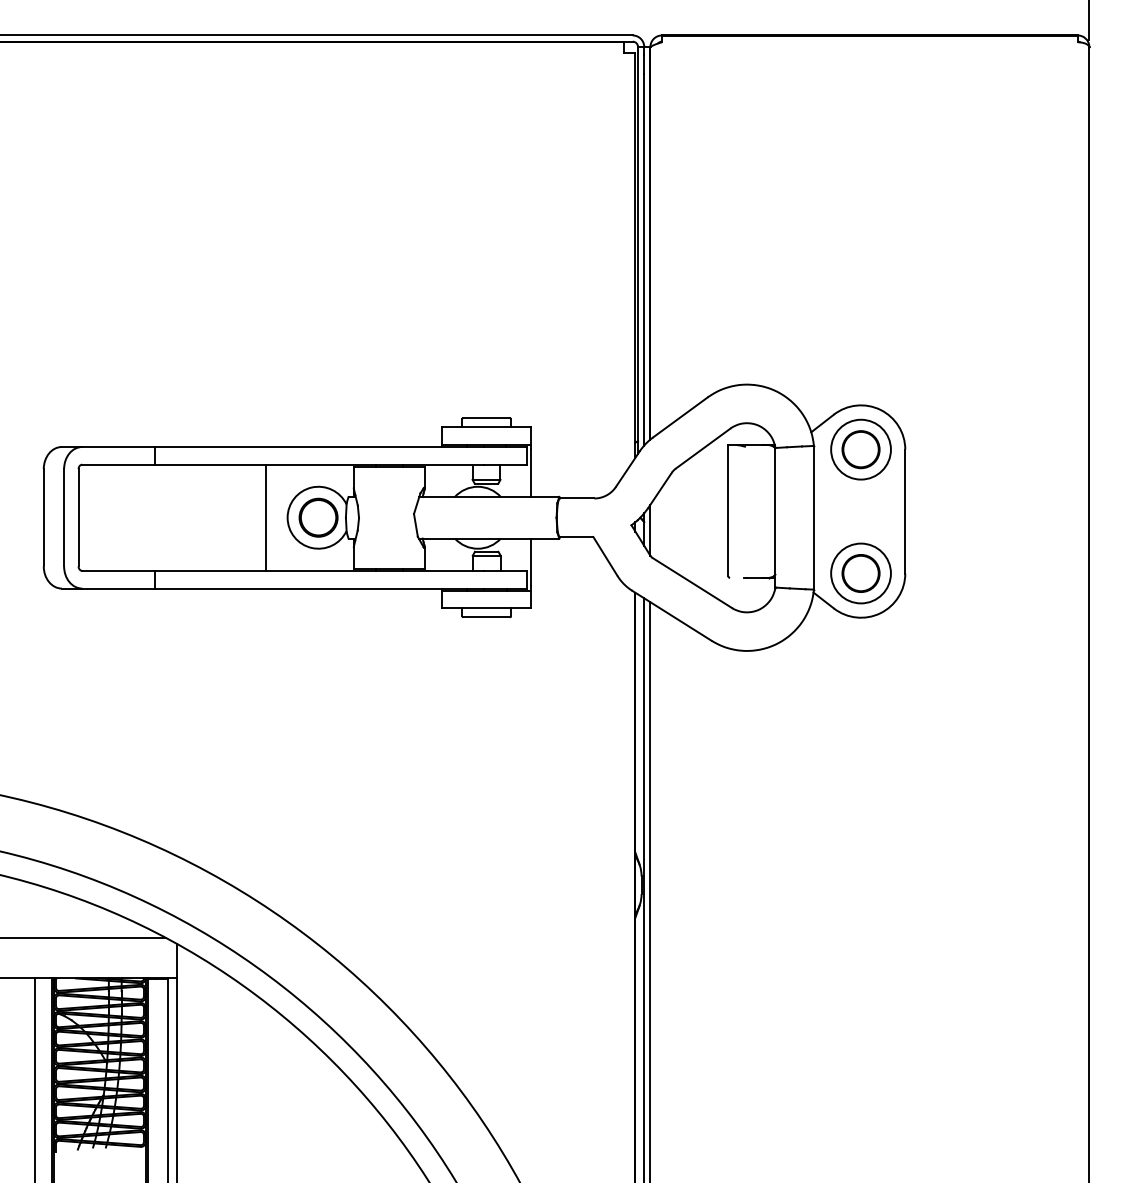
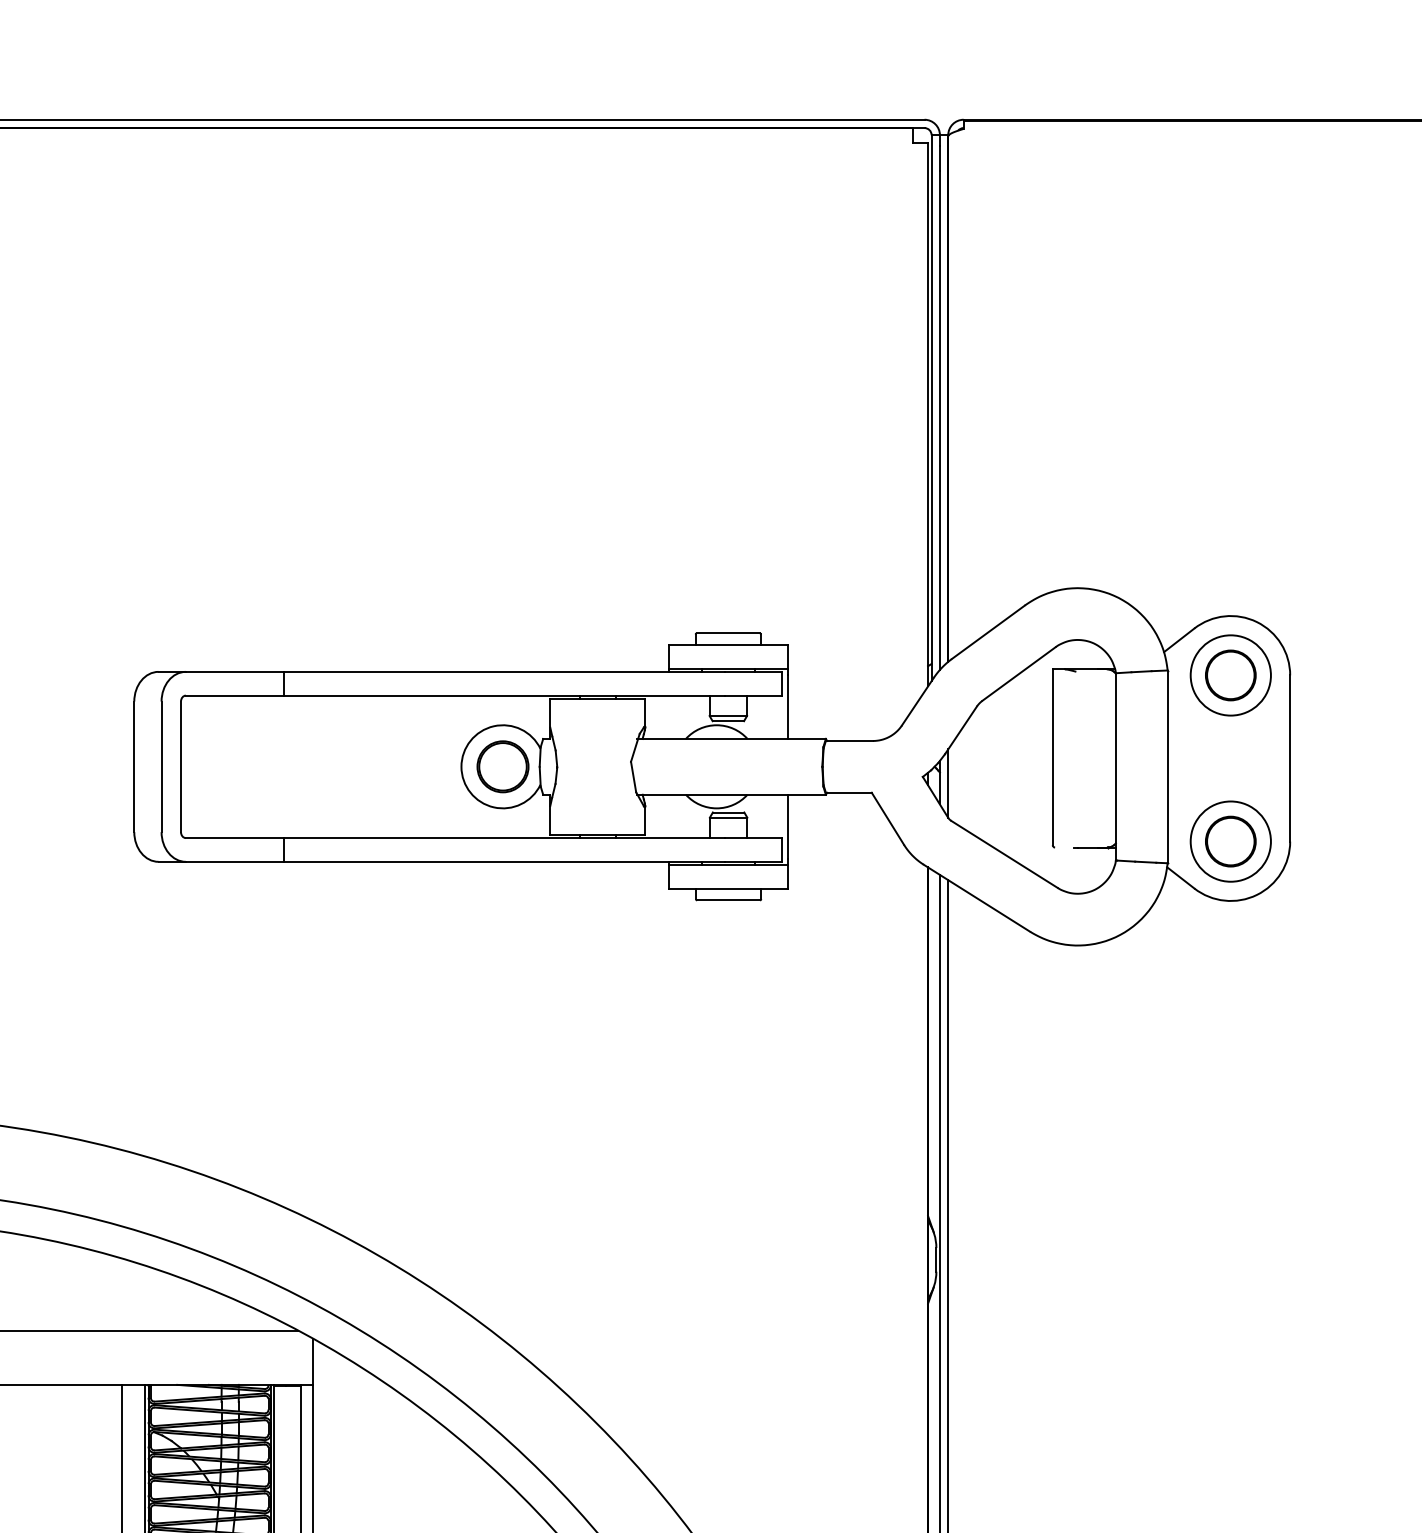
line: (265, 517) -> (431, 766), removed

